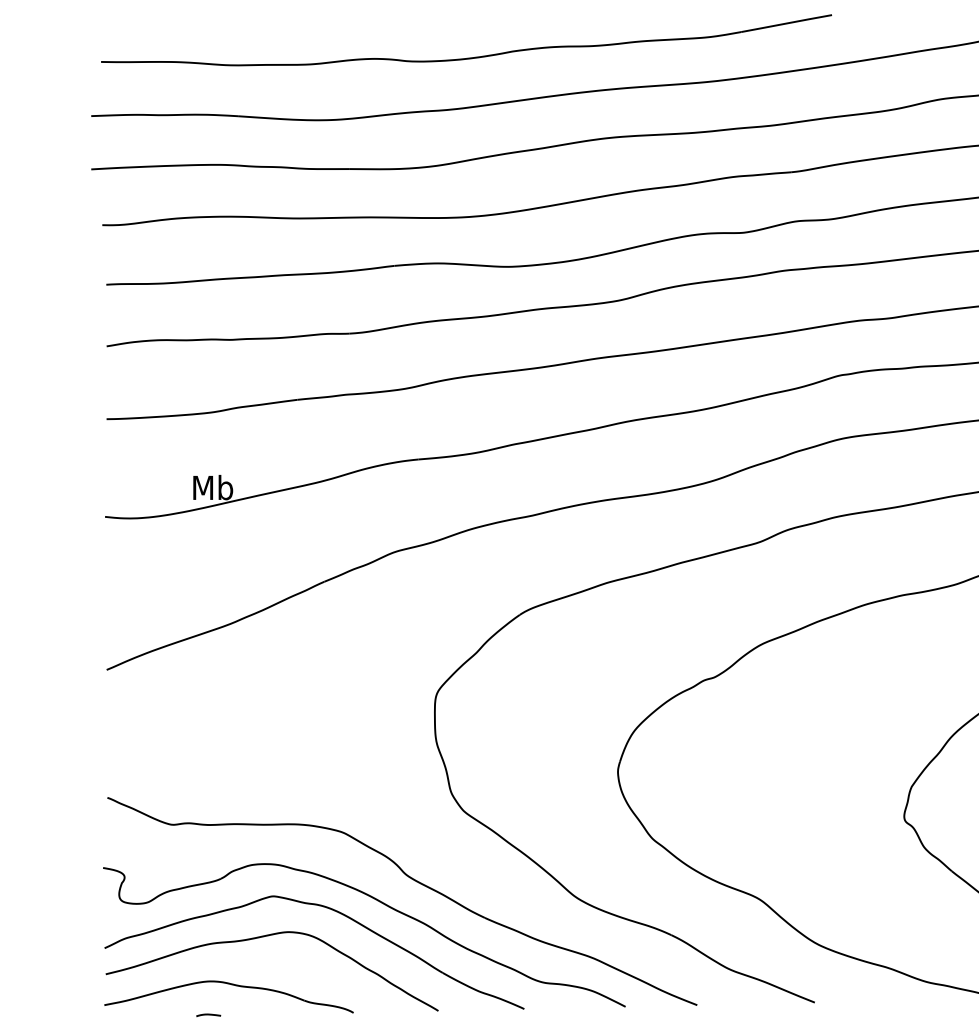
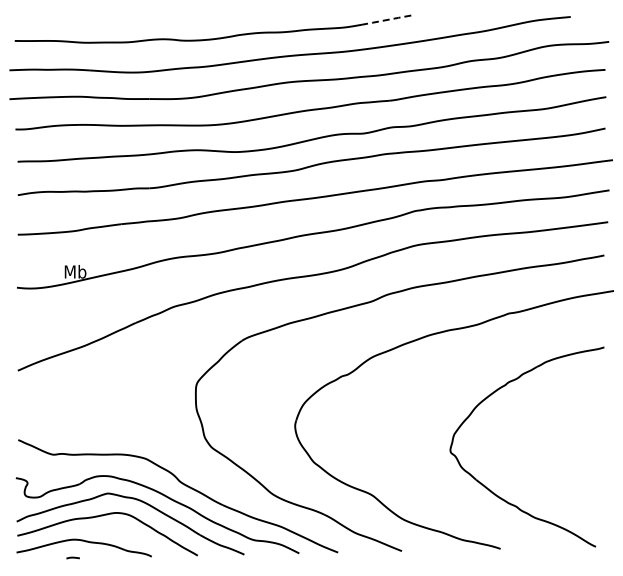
line: (786, 24) -> (386, 20), solid -> dashed

